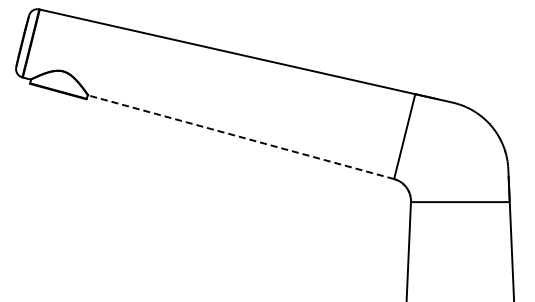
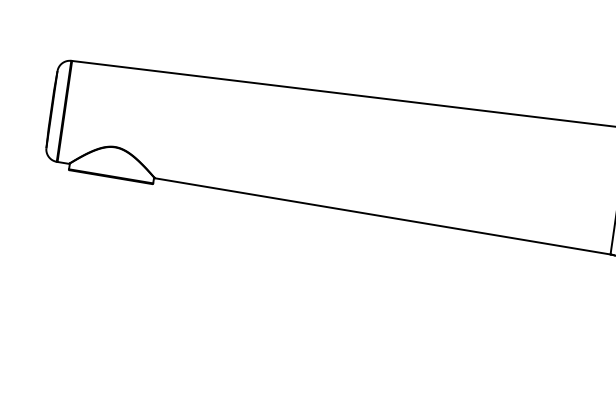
line: (241, 137) -> (383, 216), dashed -> solid

